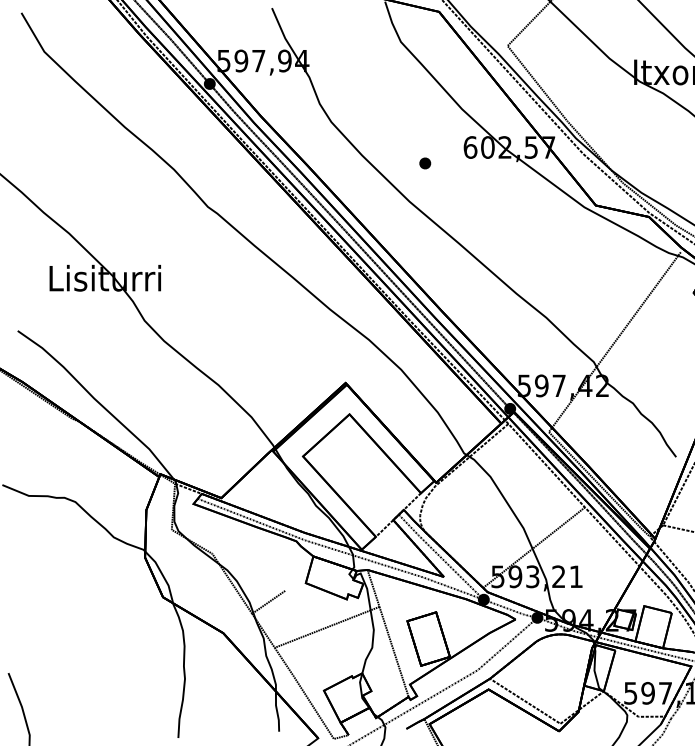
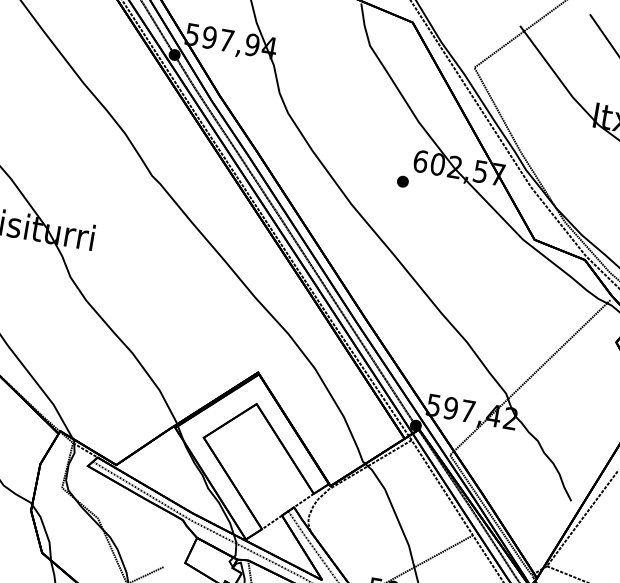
part: (425, 163) -> (403, 181), moved

